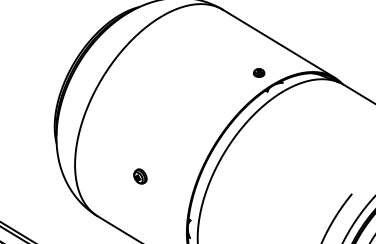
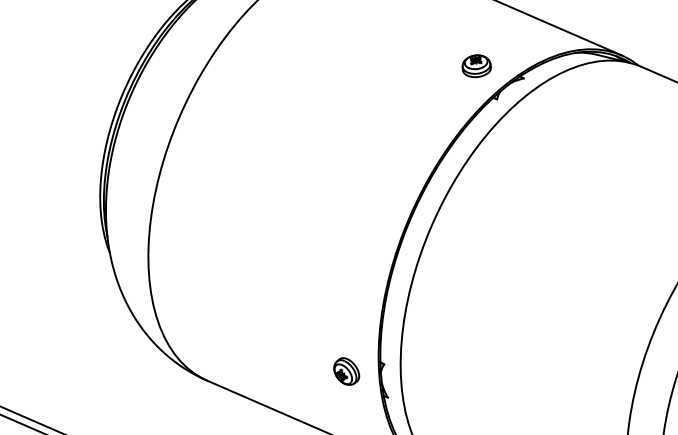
part: (258, 72) -> (475, 65), size x1.43
part: (140, 176) -> (346, 371), moved

